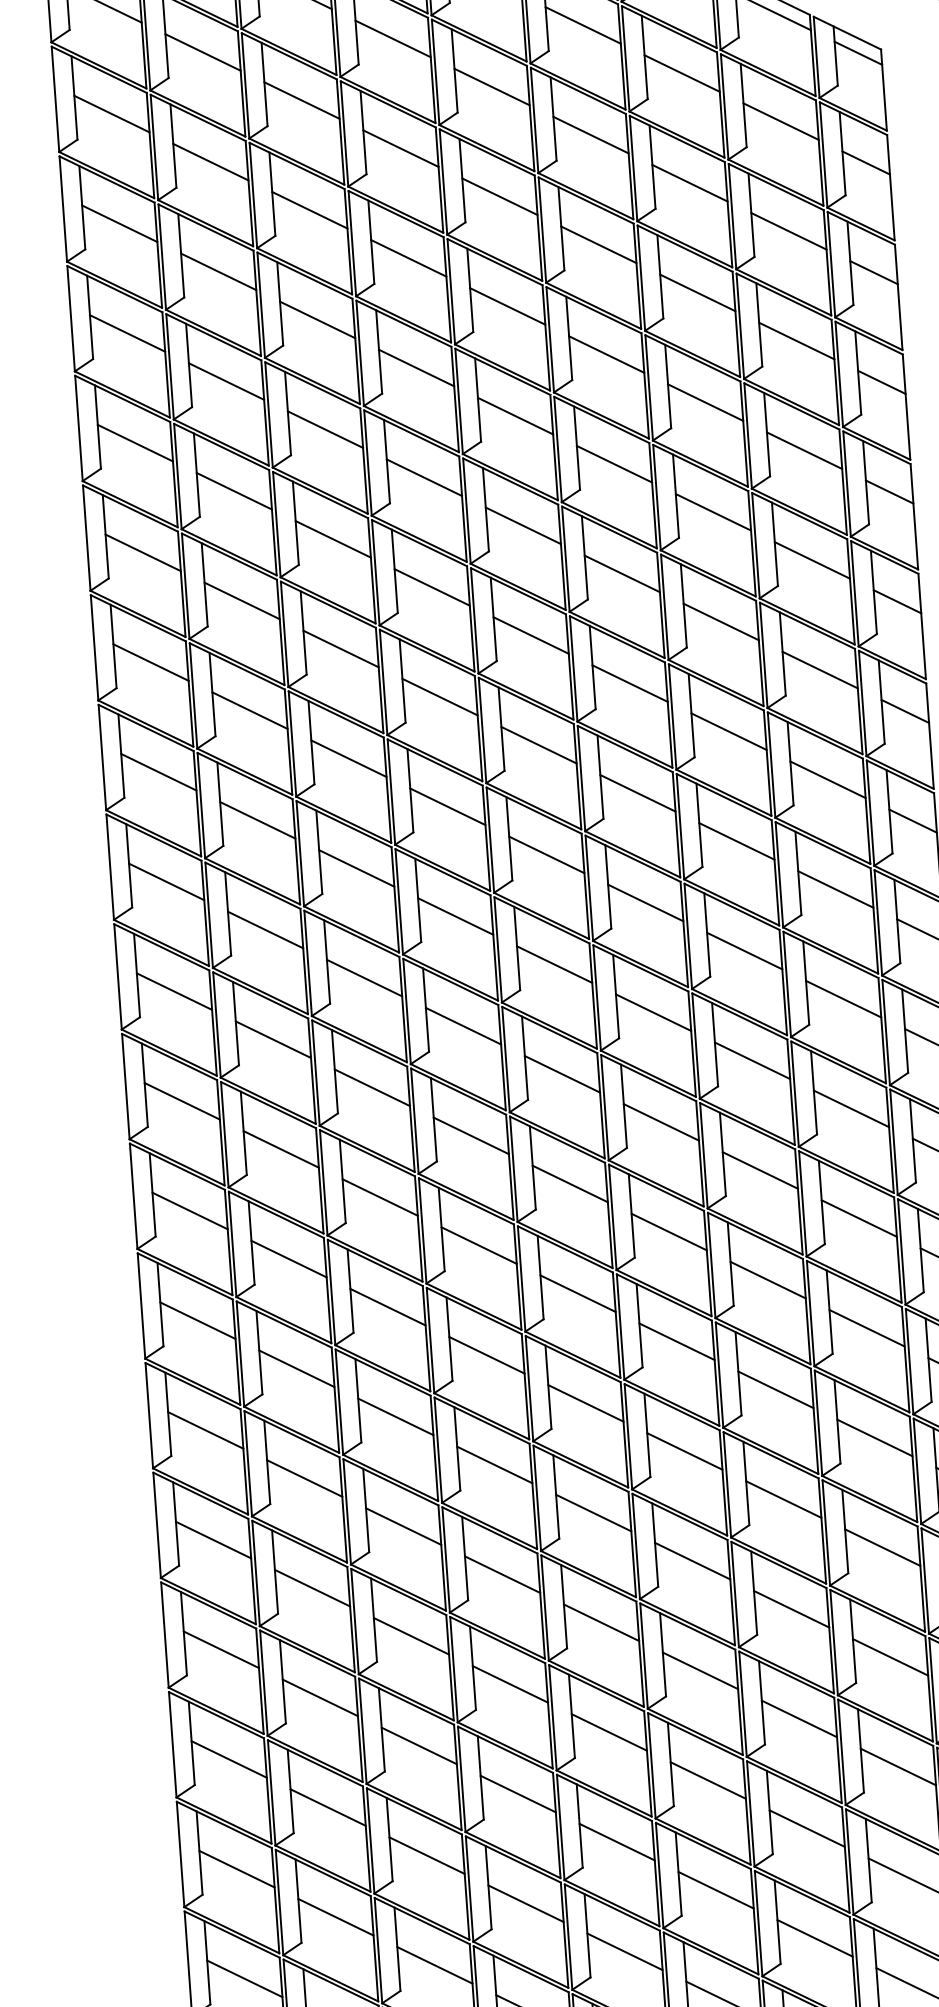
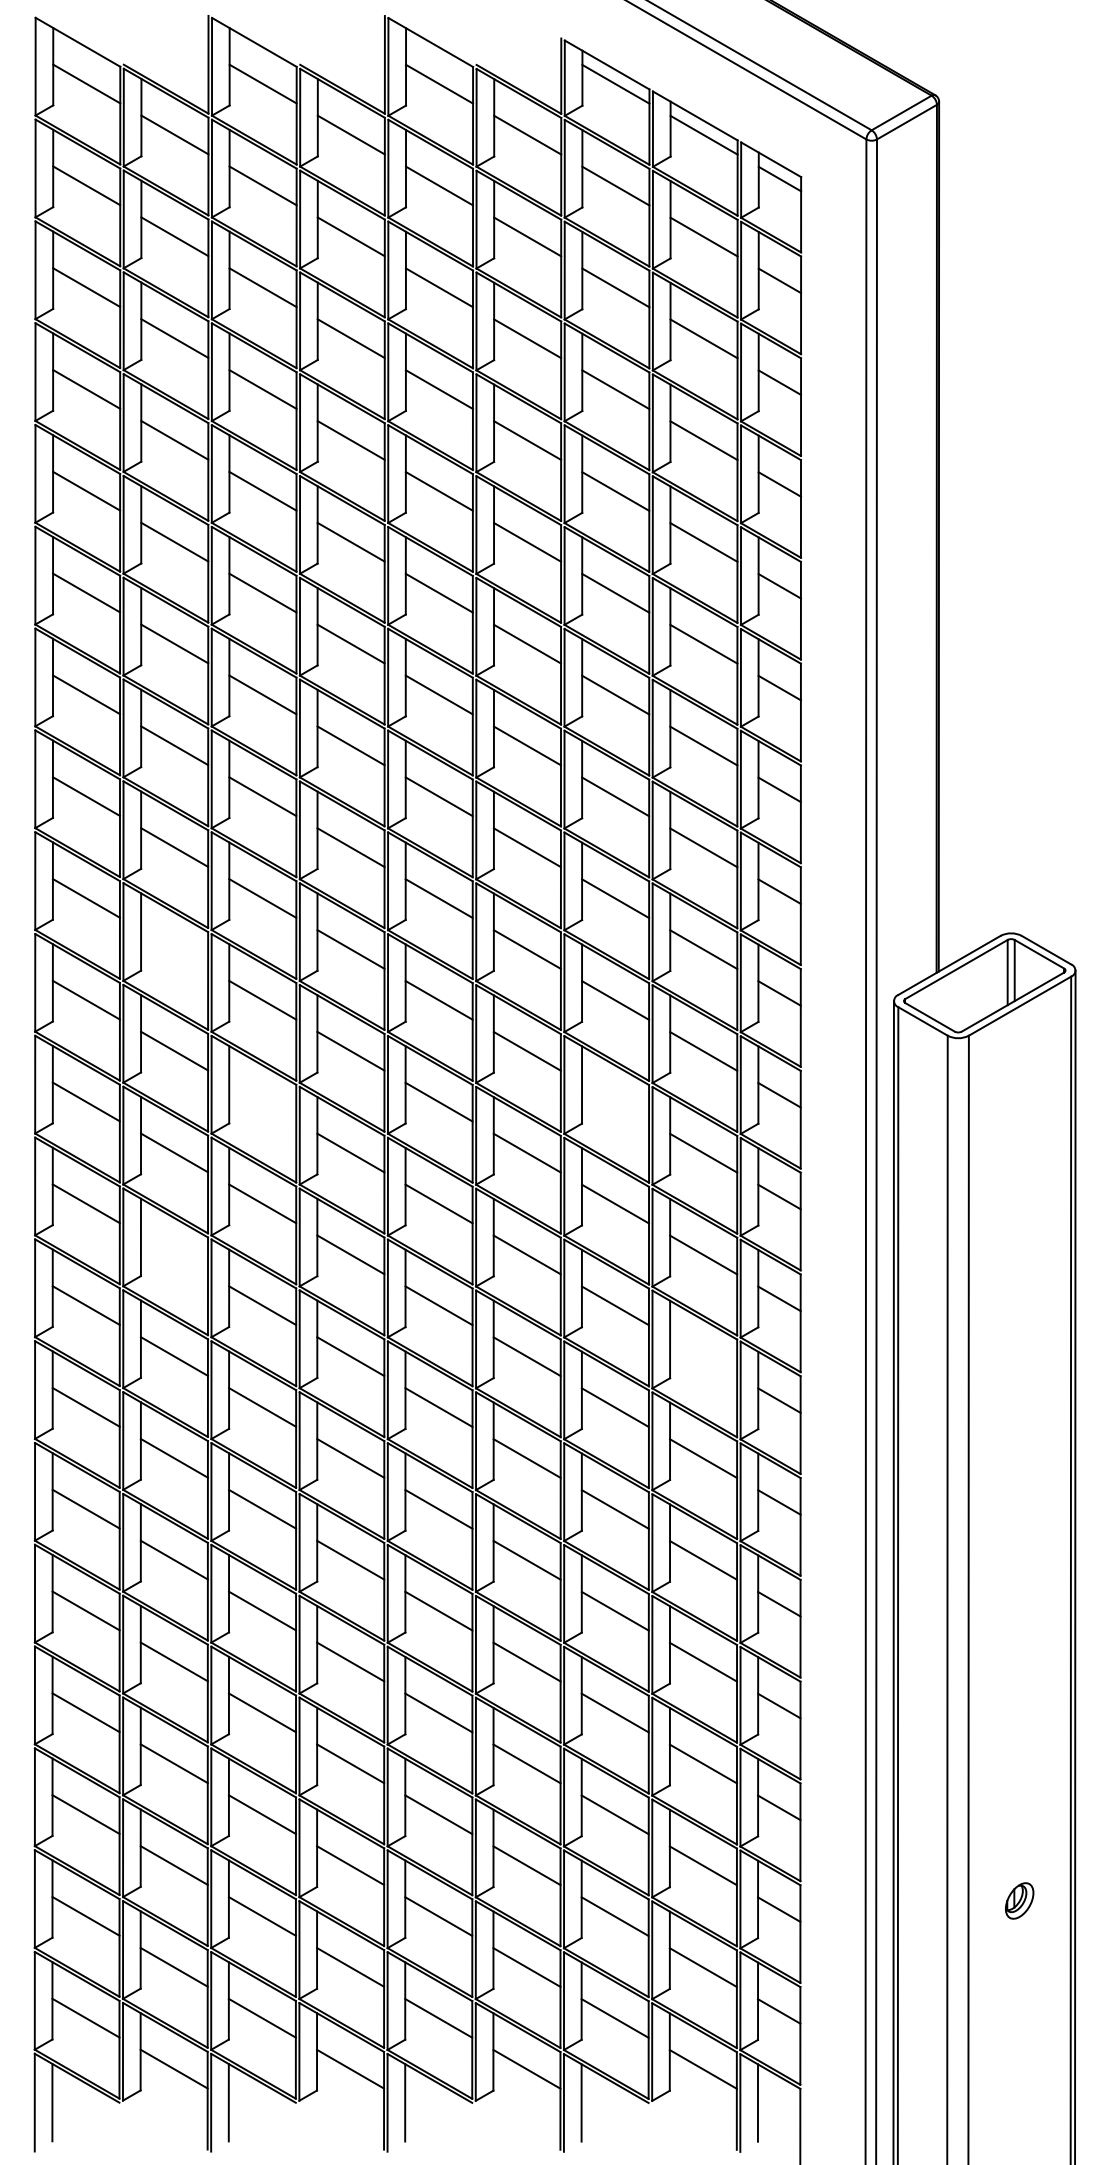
line: (265, 929) -> (174, 948), removed
line: (752, 1059) -> (615, 1101), removed
line: (372, 1087) -> (262, 1101), removed
line: (289, 1258) -> (174, 1254), removed
line: (866, 1327) -> (703, 1356), removed

